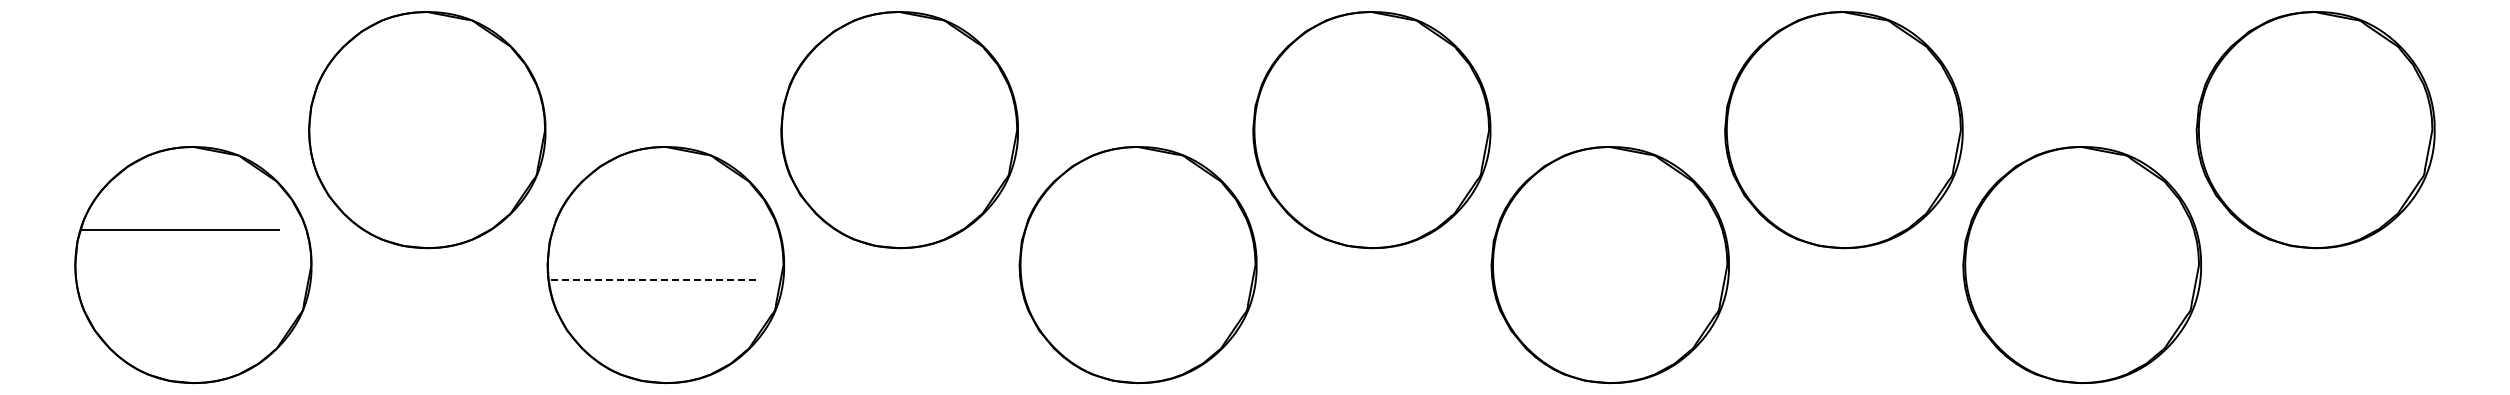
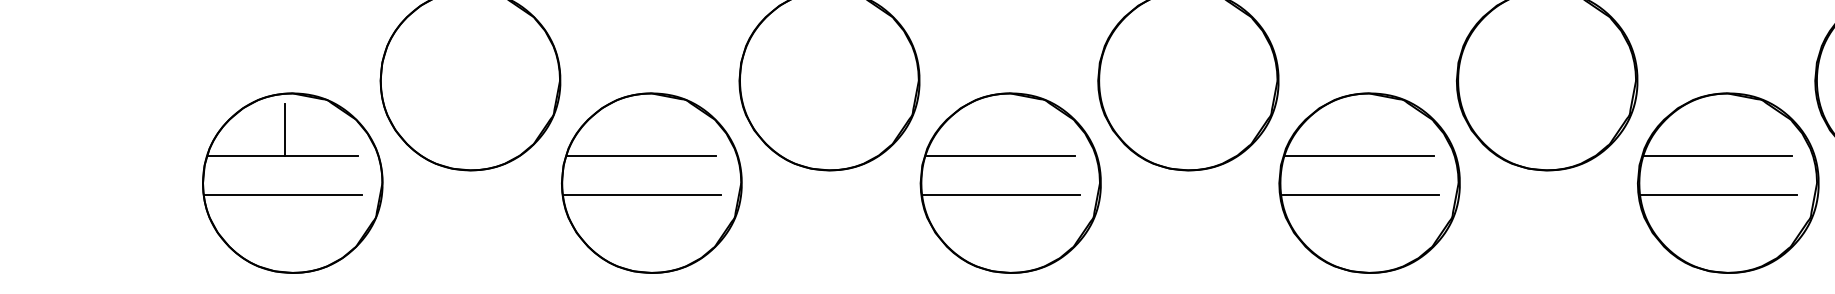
line: (183, 195) -> (285, 130), added
line: (652, 229) -> (641, 156), added
line: (1124, 229) -> (1000, 156), added
line: (1596, 229) -> (1359, 156), added
line: (2068, 229) -> (1717, 156), added
line: (181, 280) -> (283, 194), added
line: (654, 280) -> (643, 194), dashed -> solid
line: (1126, 280) -> (1001, 194), added
line: (1598, 280) -> (1360, 194), added
line: (2070, 280) -> (1719, 194), added

